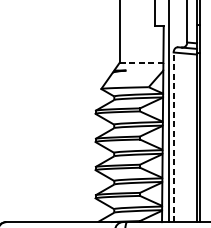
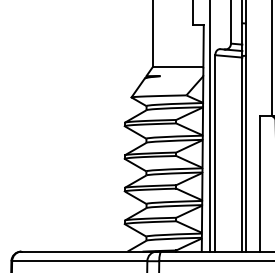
line: (141, 63) -> (178, 67), dashed -> solid
line: (173, 136) -> (215, 152), dashed -> solid

